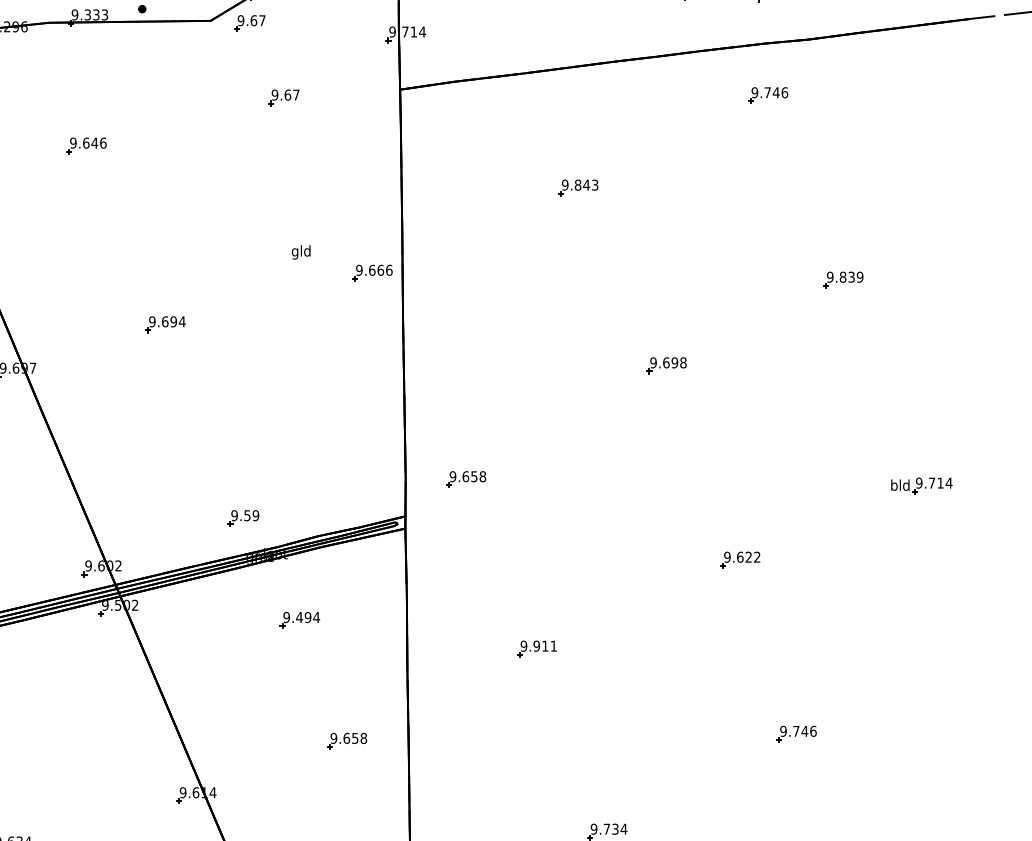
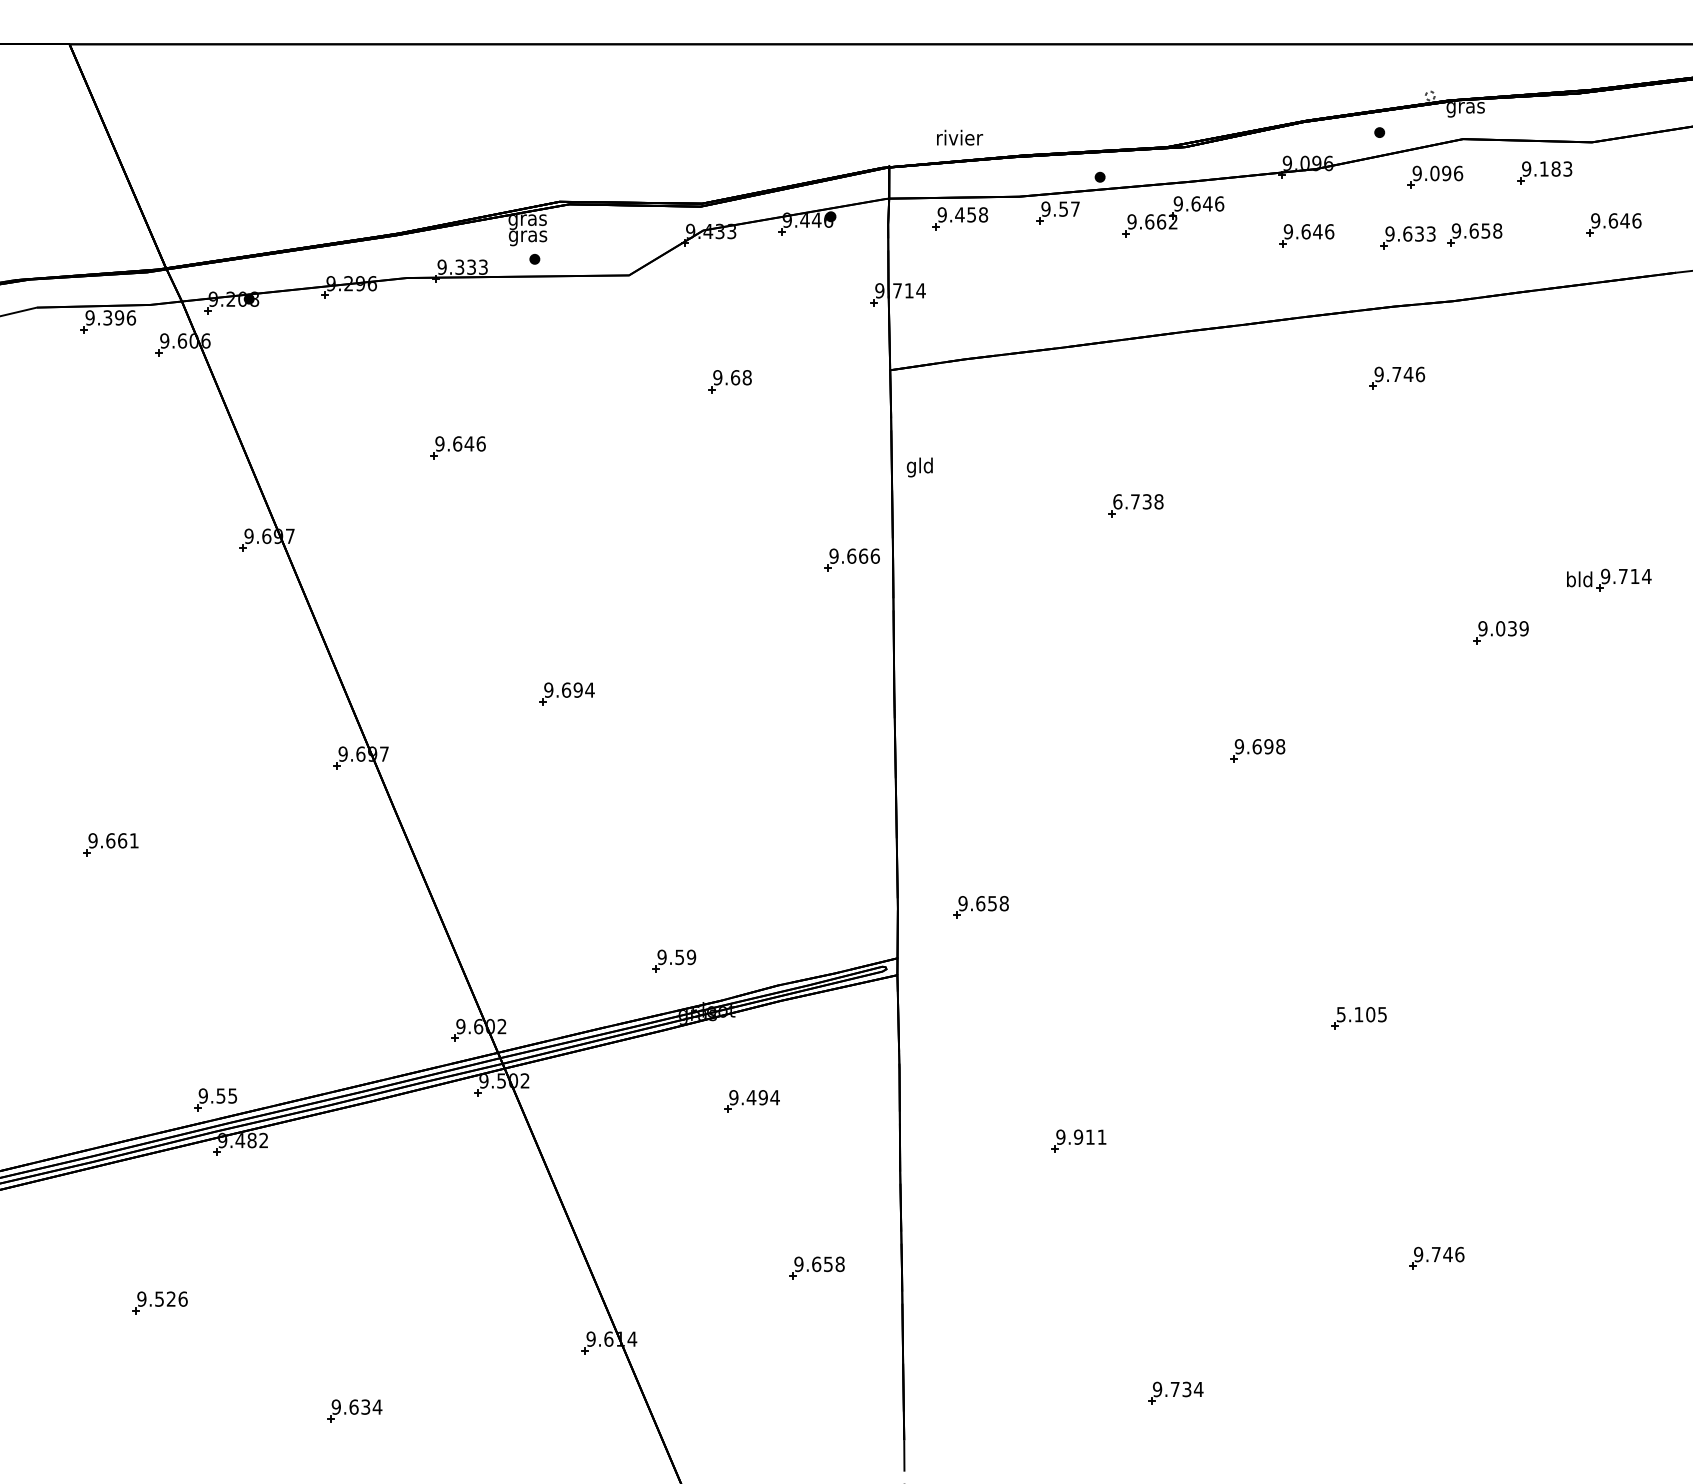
part: (249, 23) -> (682, 278), removed
text: (295, 94) -> (746, 377), 9.67 -> 9.68
text: (580, 184) -> (1138, 501), 9.843 -> 6.738
text: (300, 252) -> (919, 467), moved
part: (372, 272) -> (851, 559), moved
text: (842, 277) -> (1500, 628), 9.839 -> 9.039
part: (922, 485) -> (1609, 579), moved
text: (742, 557) -> (1361, 1014), 9.622 -> 5.105

